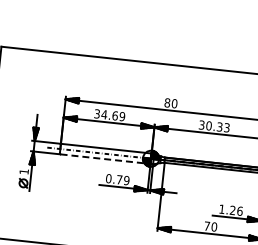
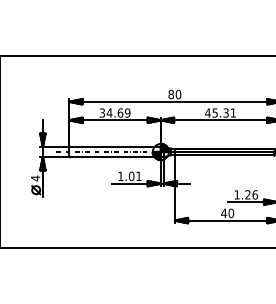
text: (214, 125) -> (220, 112), 30.33 -> 45.31
line: (105, 159) -> (115, 157), dashed -> solid
text: (24, 171) -> (35, 178), 1 -> 4
text: (117, 179) -> (129, 176), 0.79 -> 1.01
text: (206, 225) -> (223, 212), 70 -> 40

